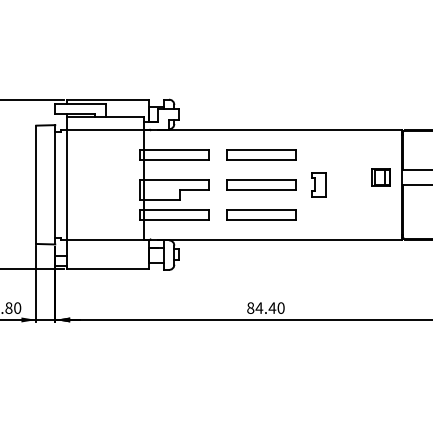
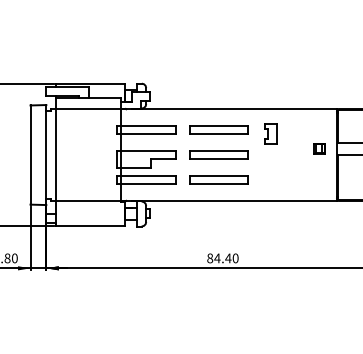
part: (381, 176) -> (319, 148), size x0.7
part: (317, 184) -> (270, 133), moved

